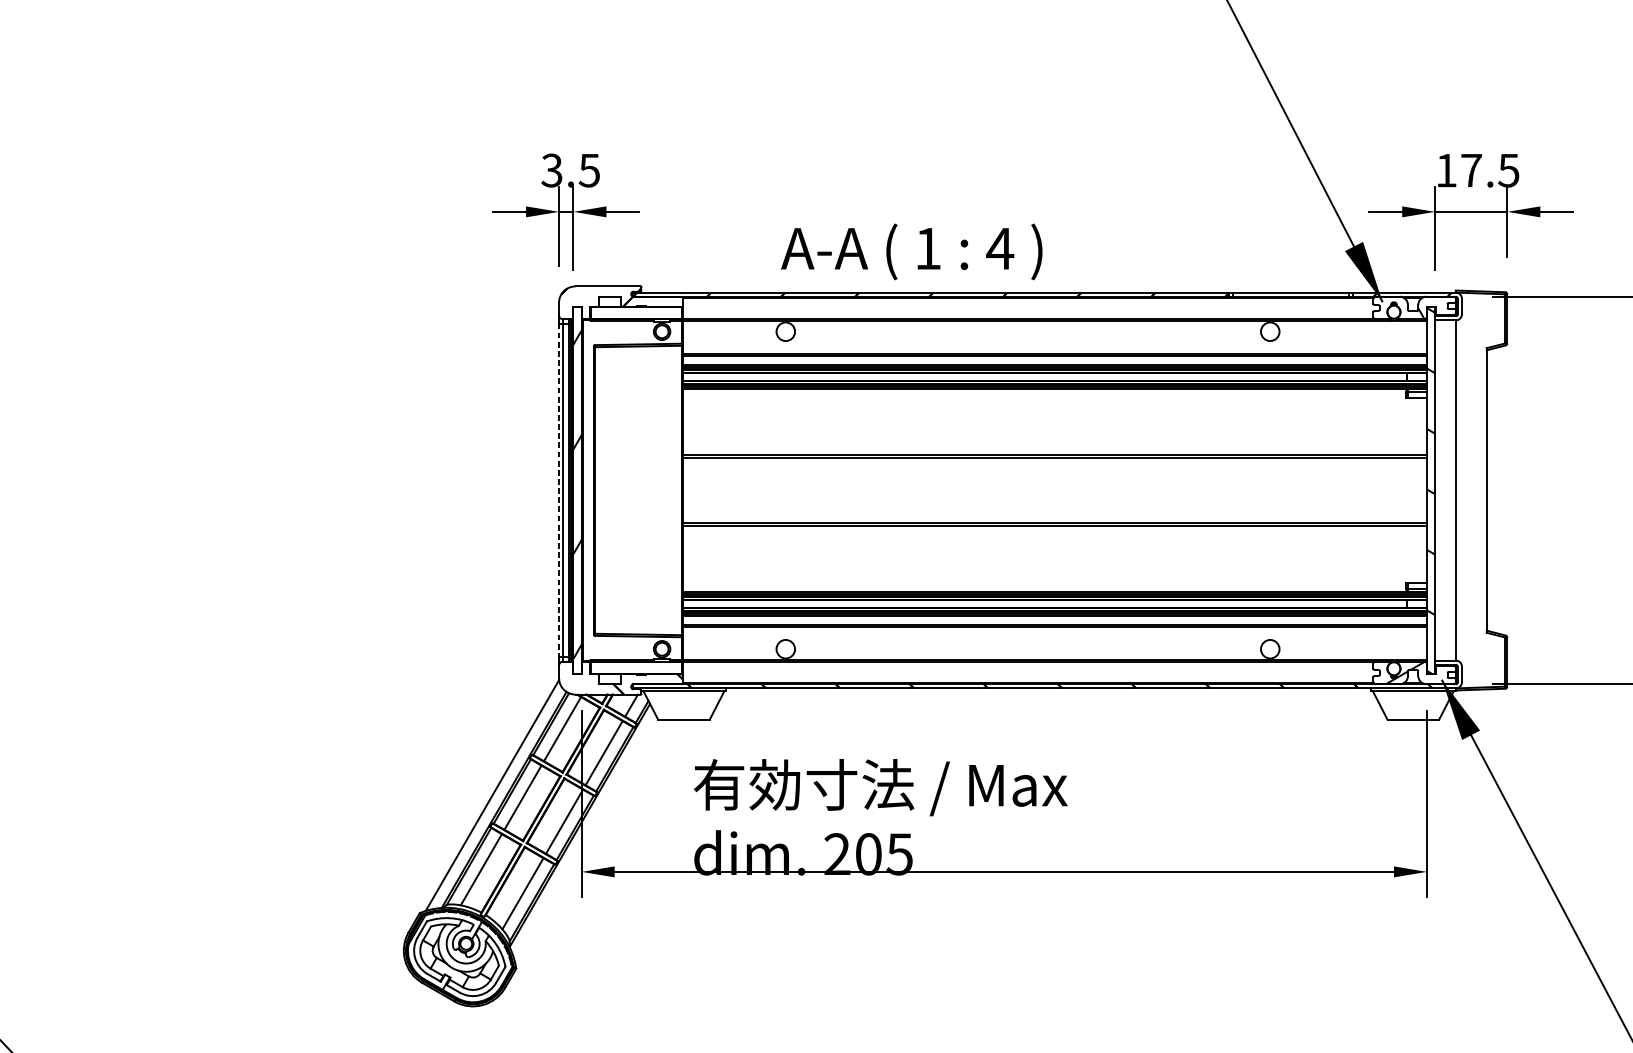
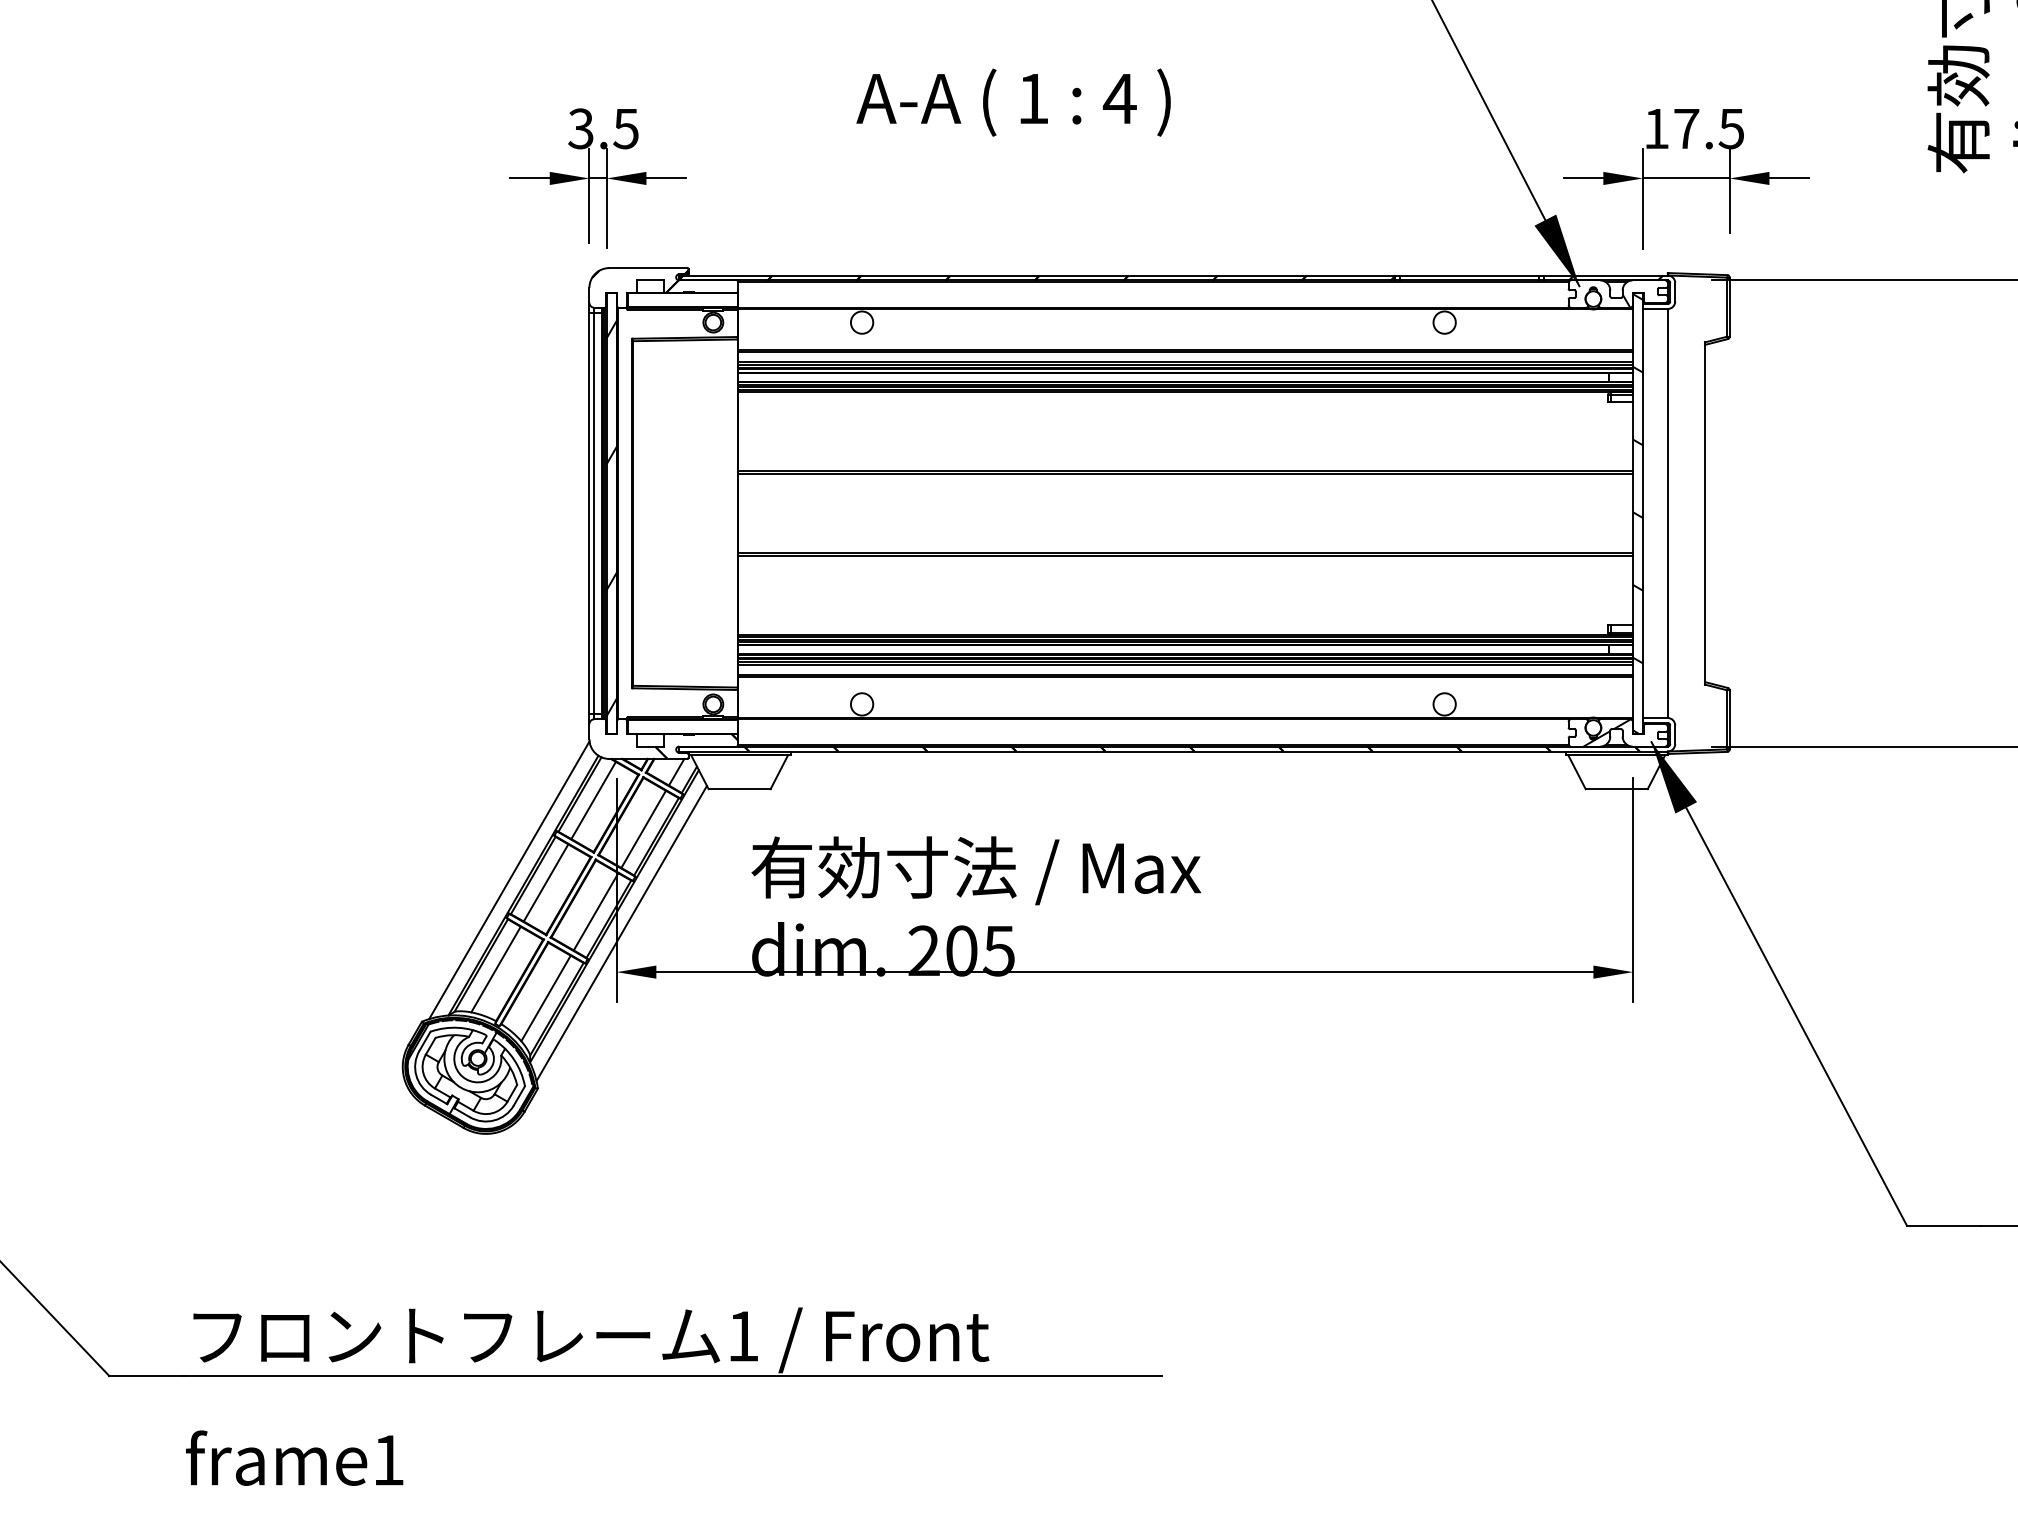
text: (911, 251) -> (1013, 102), moved
line: (559, 490) -> (589, 513), dashed -> solid
line: (585, 839) -> (621, 933), added

